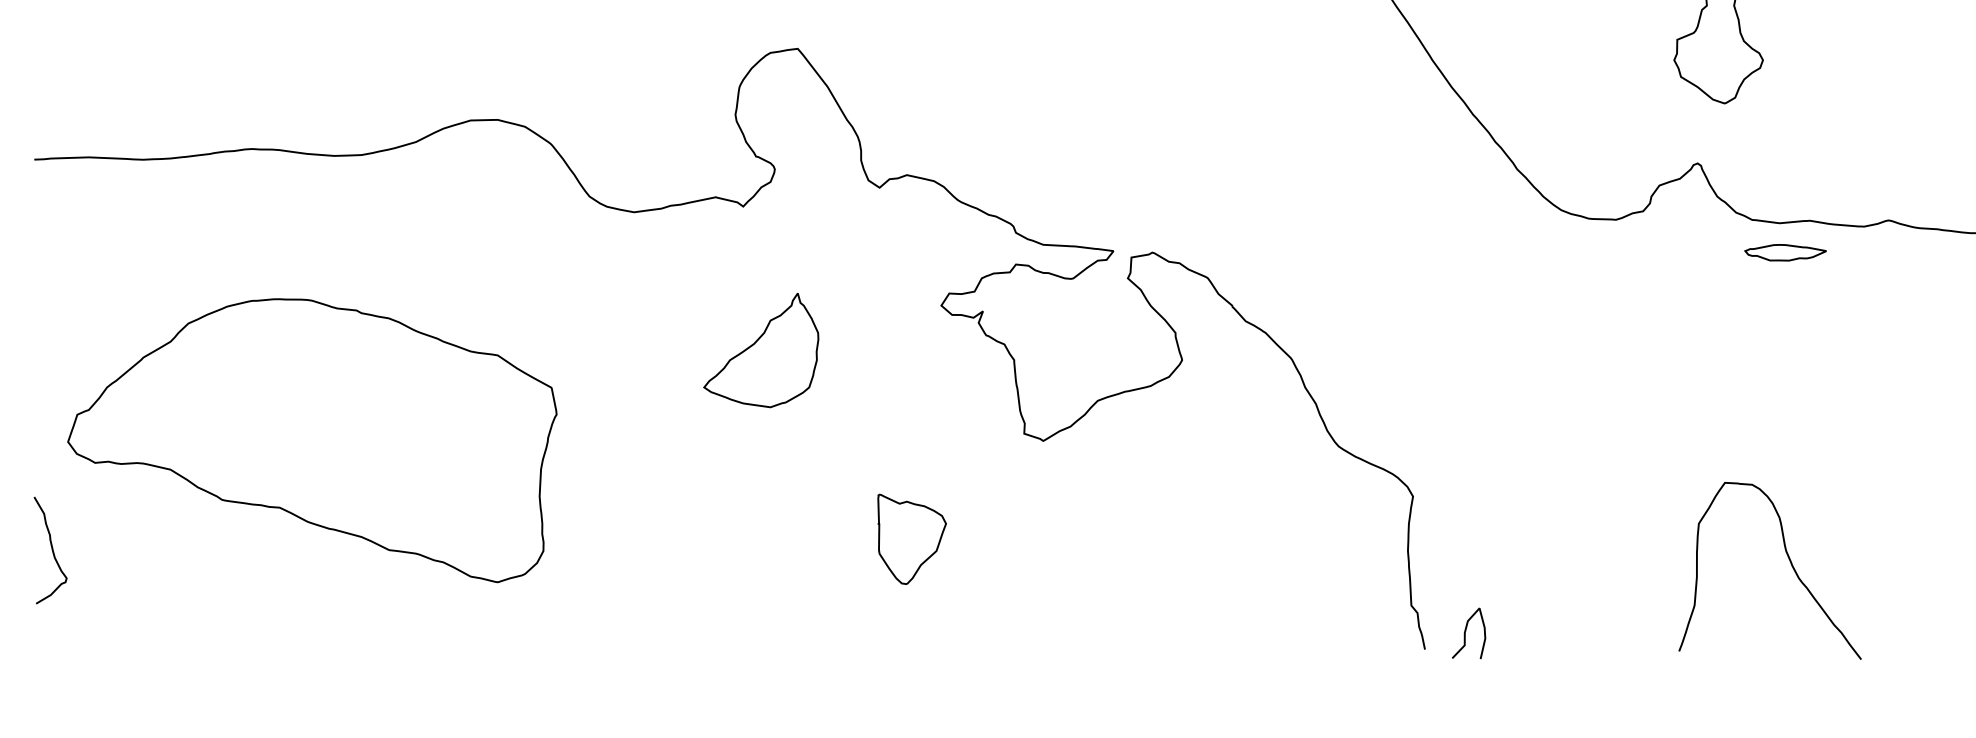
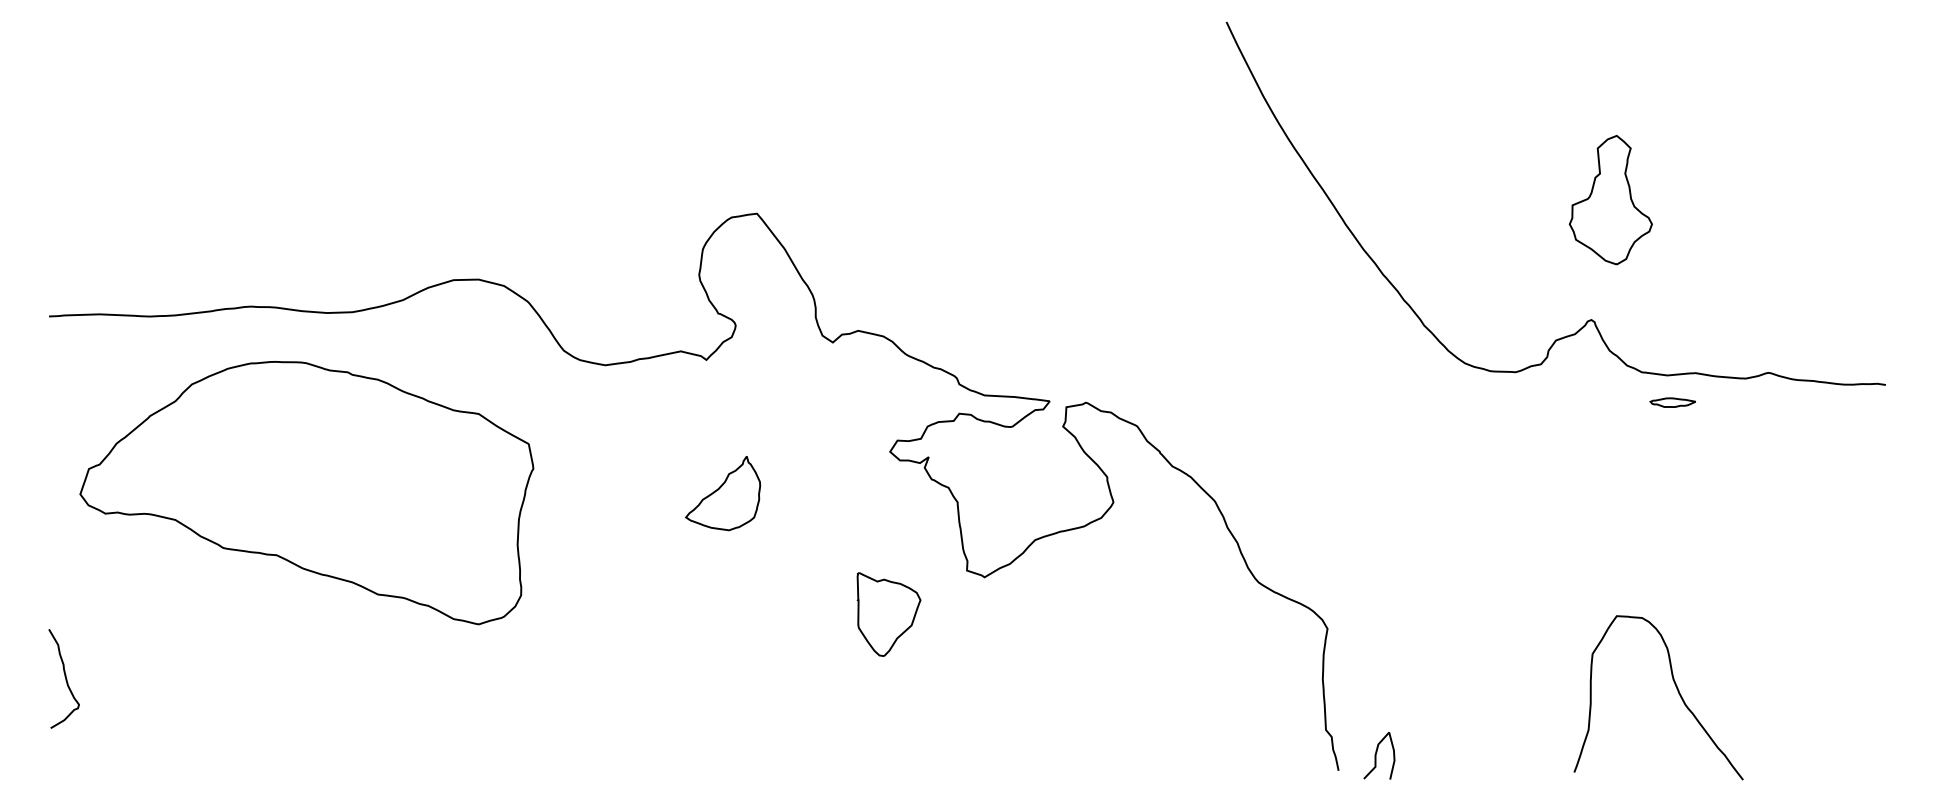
part: (1785, 252) -> (1672, 402), size x0.6
part: (760, 350) -> (722, 493), size x0.7
part: (311, 441) -> (306, 493), moved
part: (911, 539) -> (888, 614), moved

